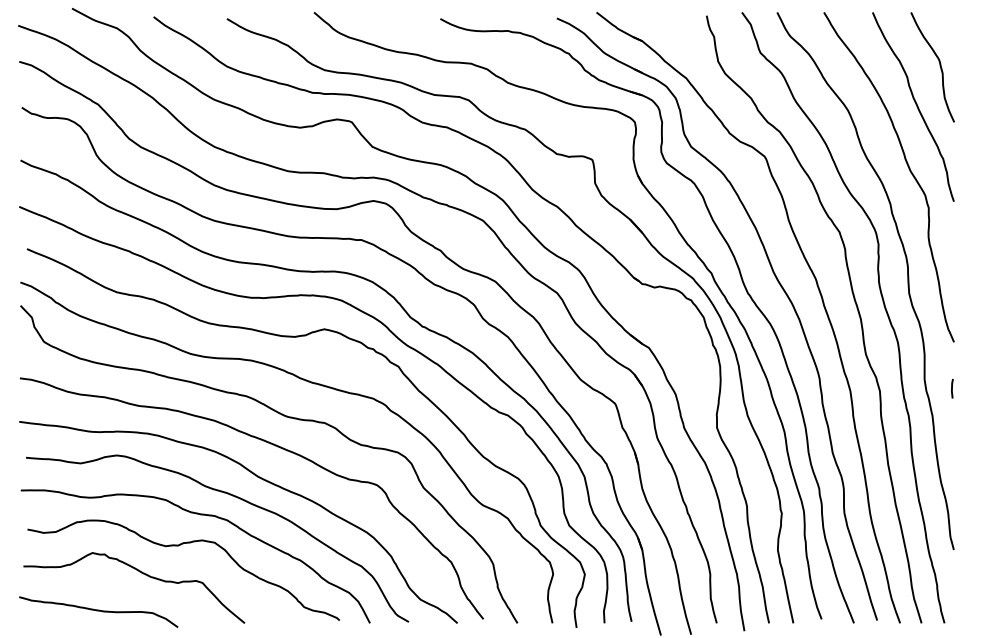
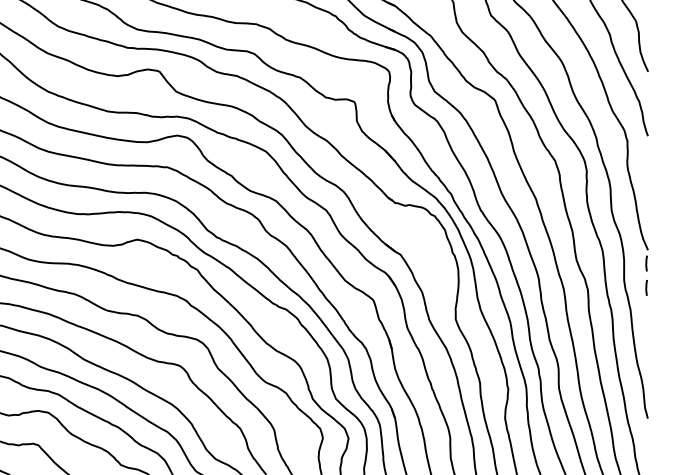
line: (952, 358) -> (646, 263), added

